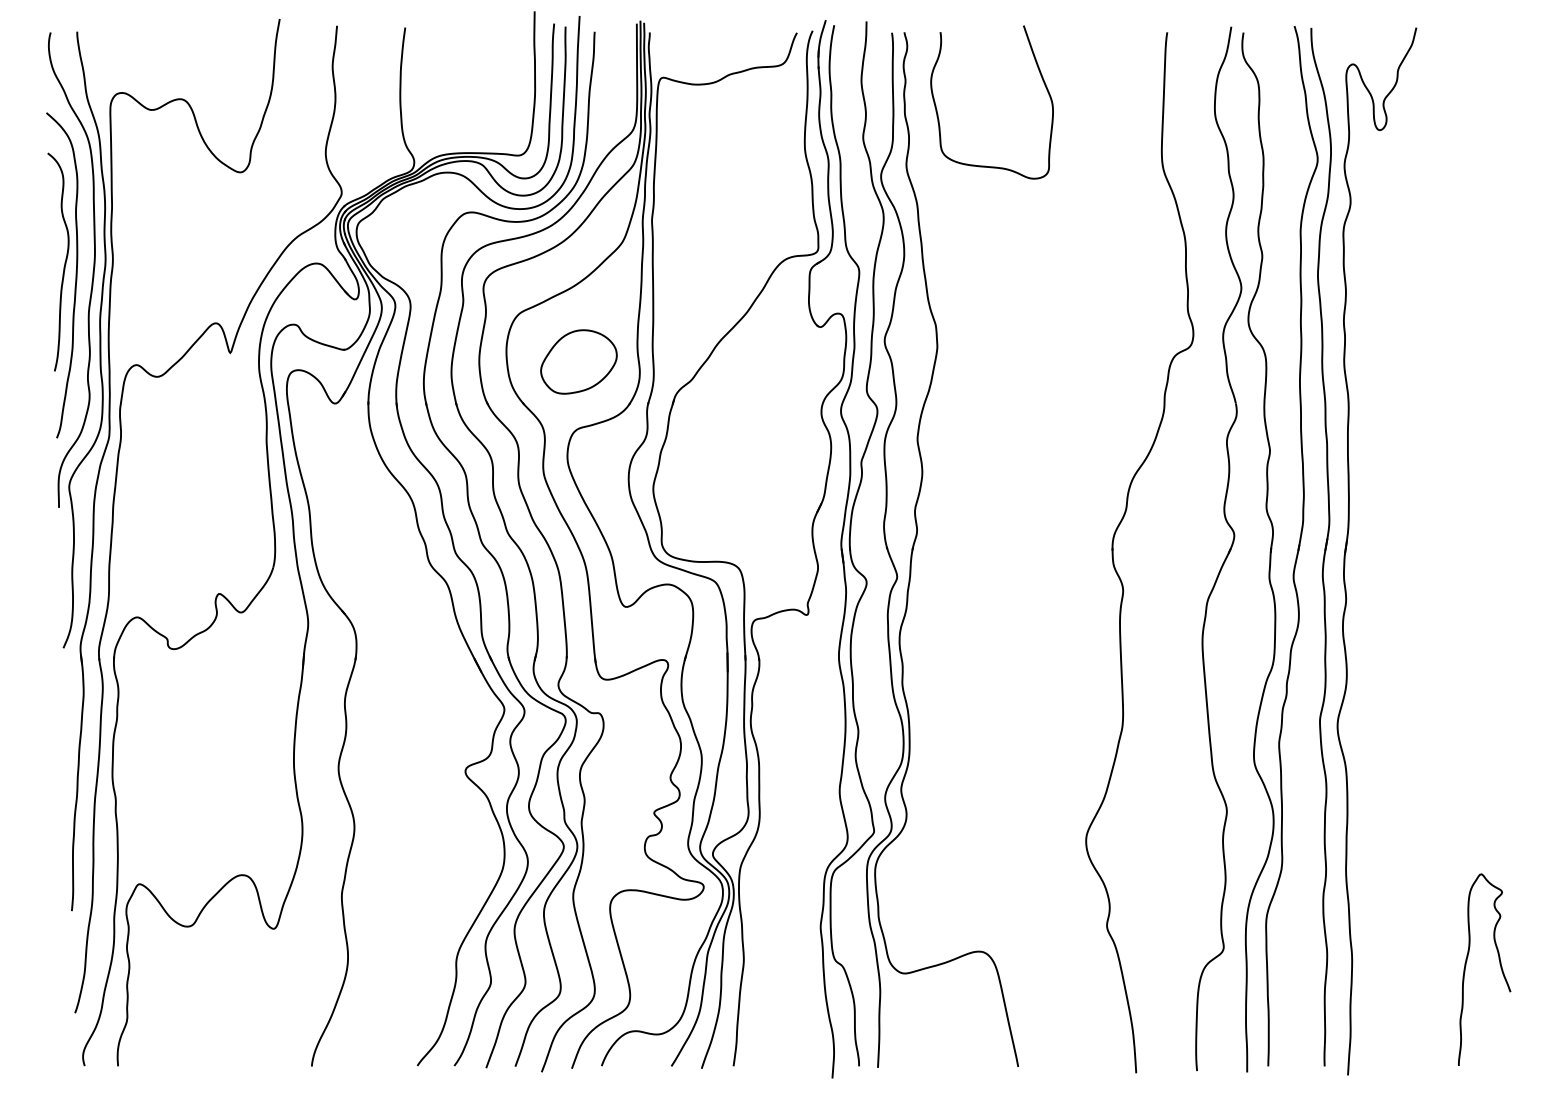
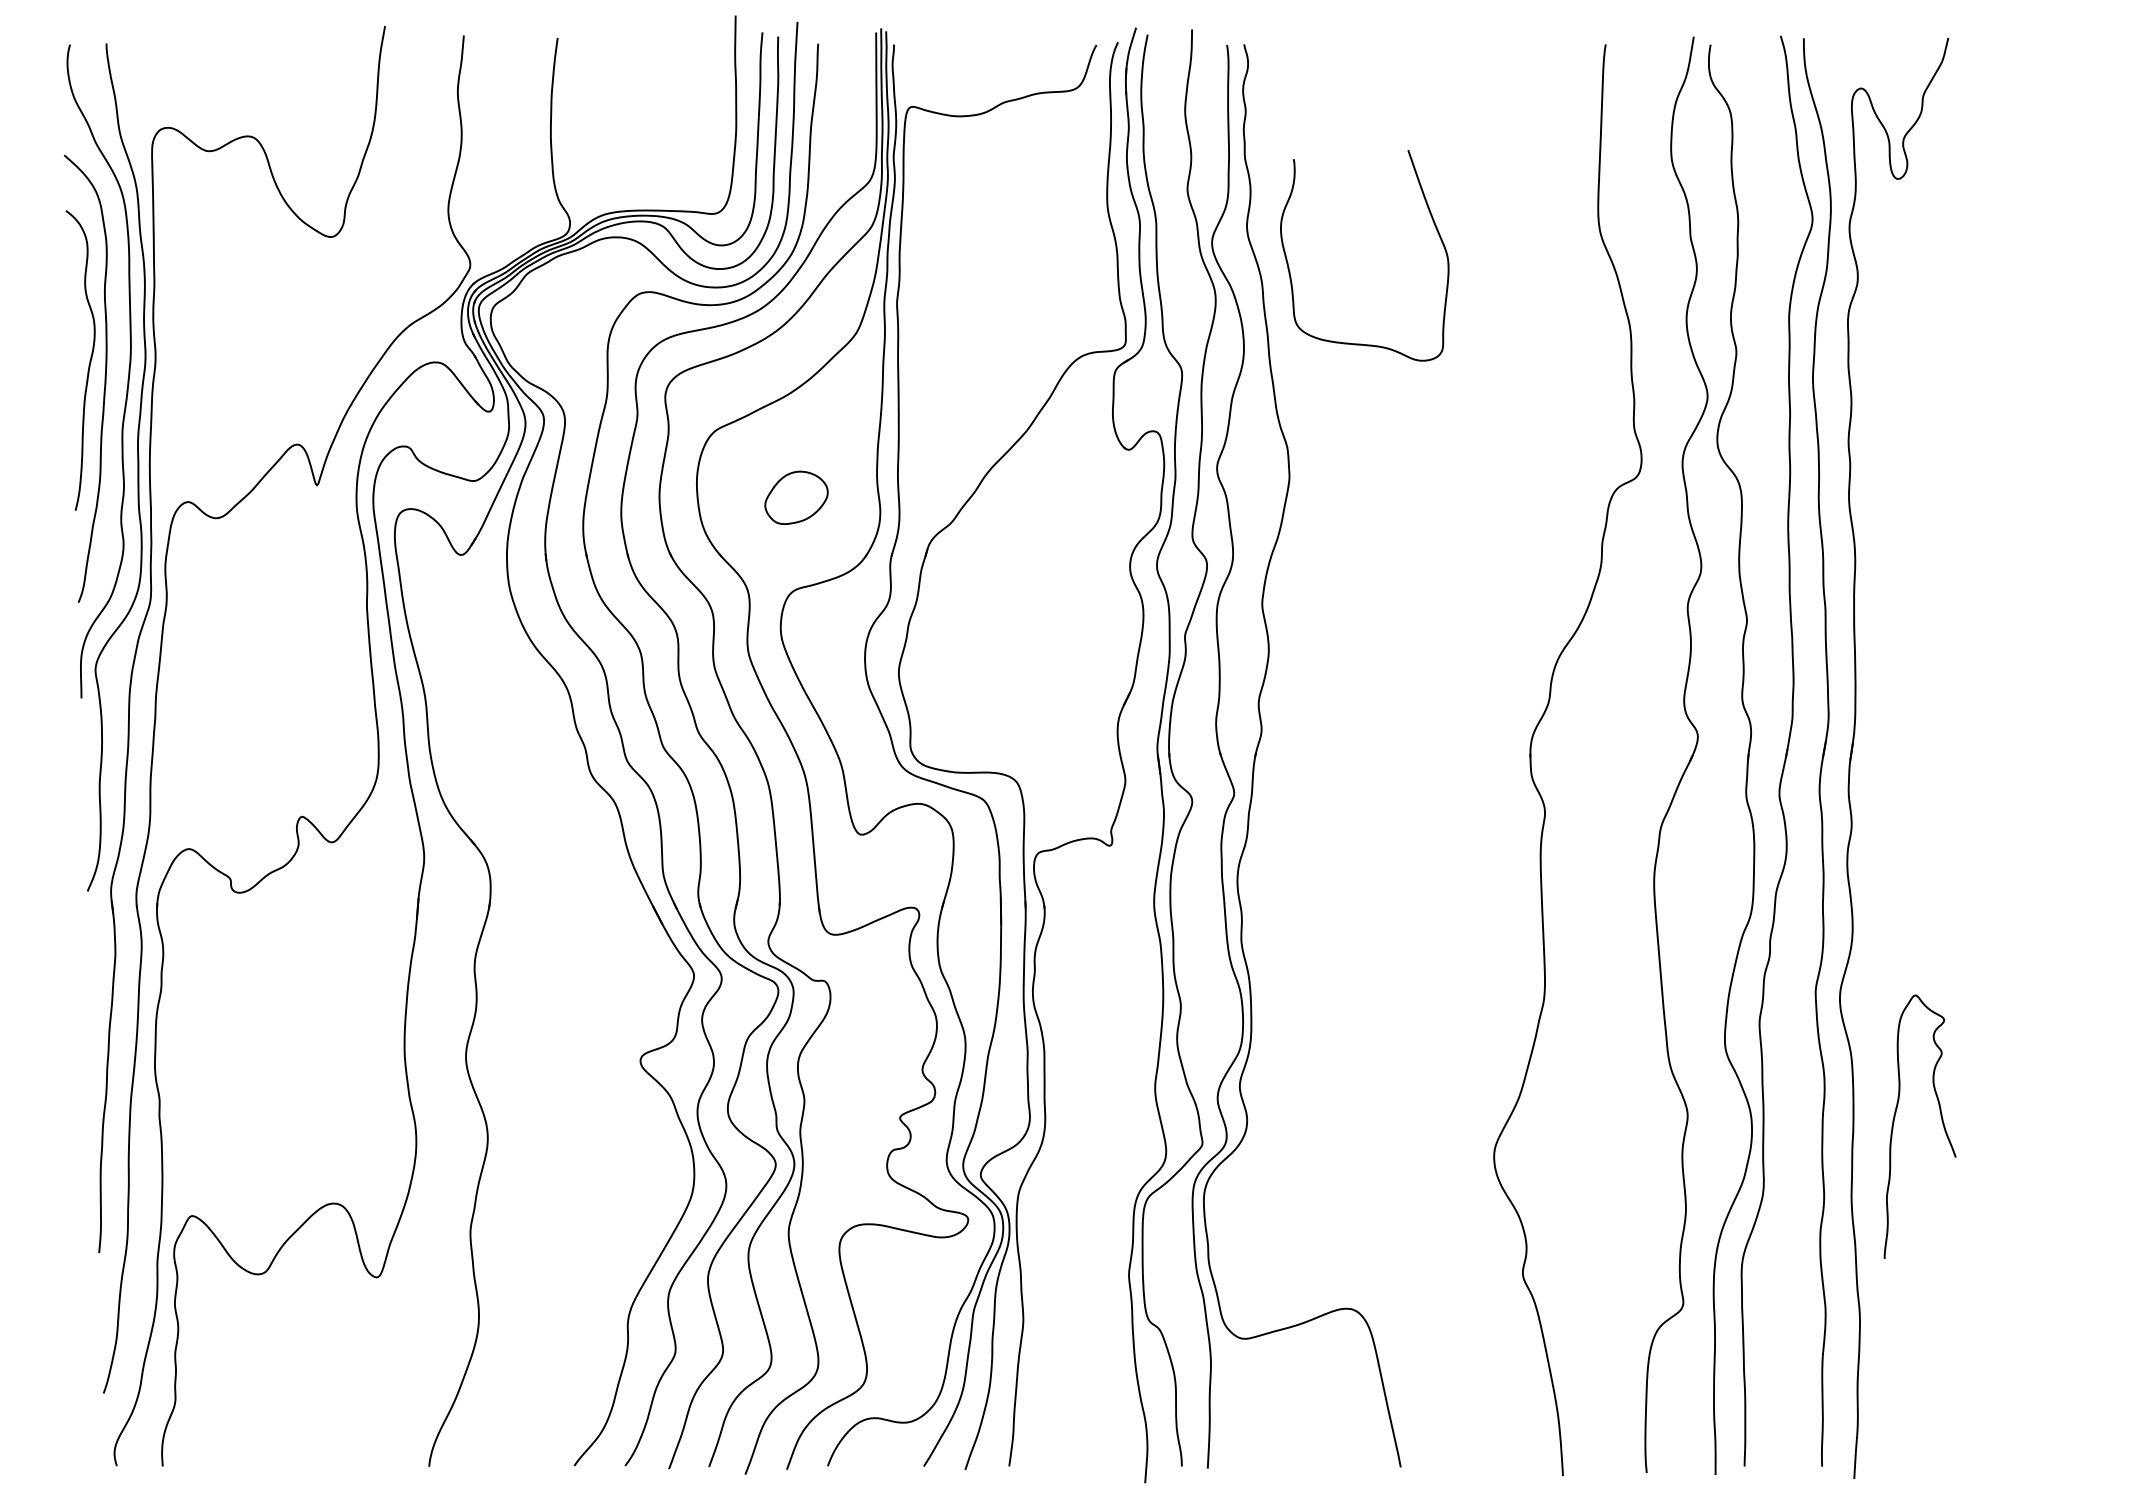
curve: (938, 113) -> (1290, 271), moved
part: (578, 361) -> (796, 497), size x0.6
curve: (1500, 965) -> (1941, 1121), moved

